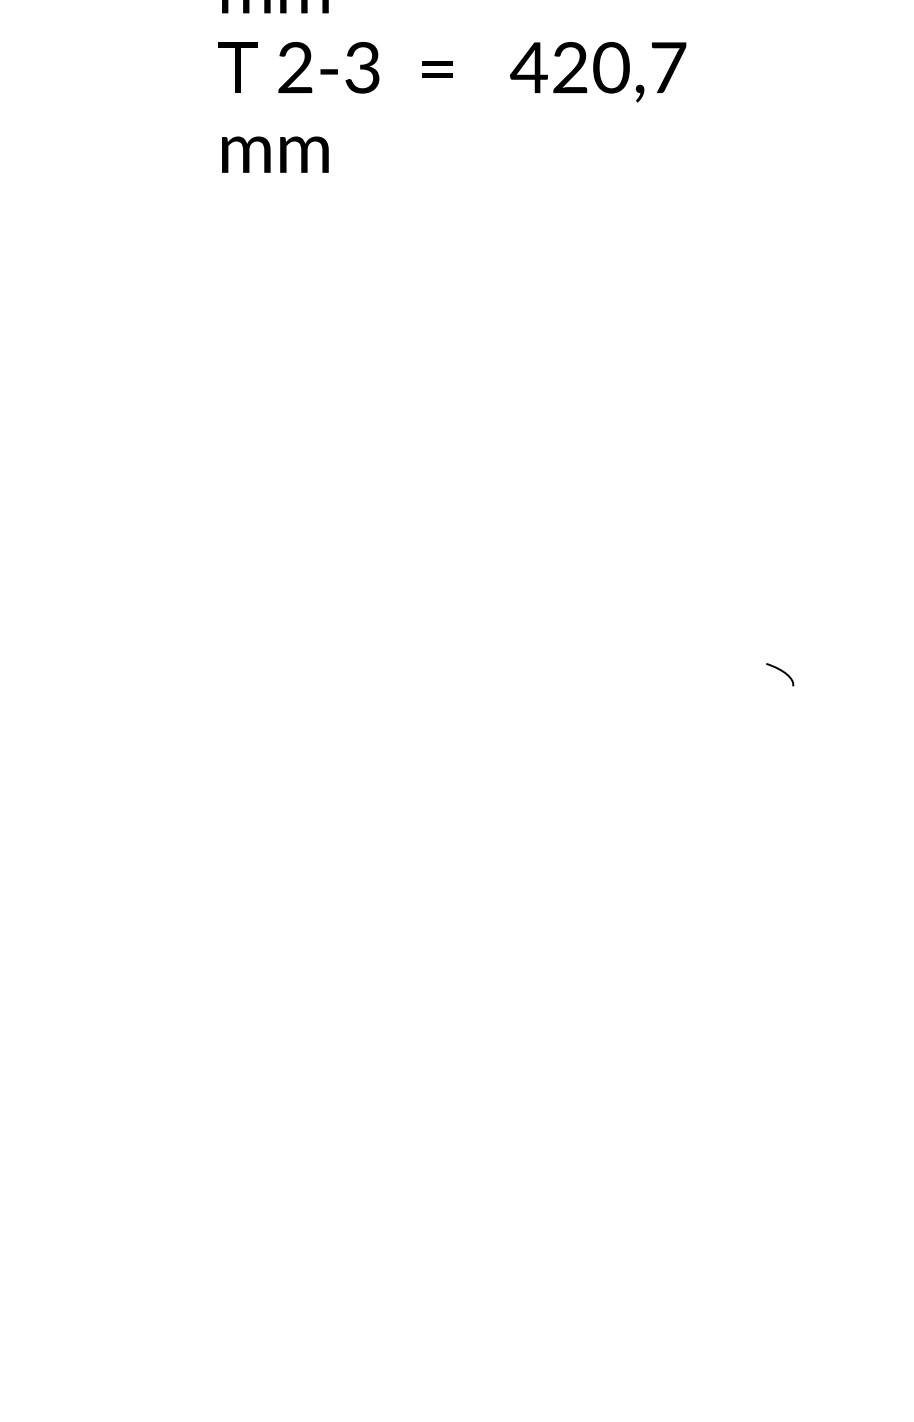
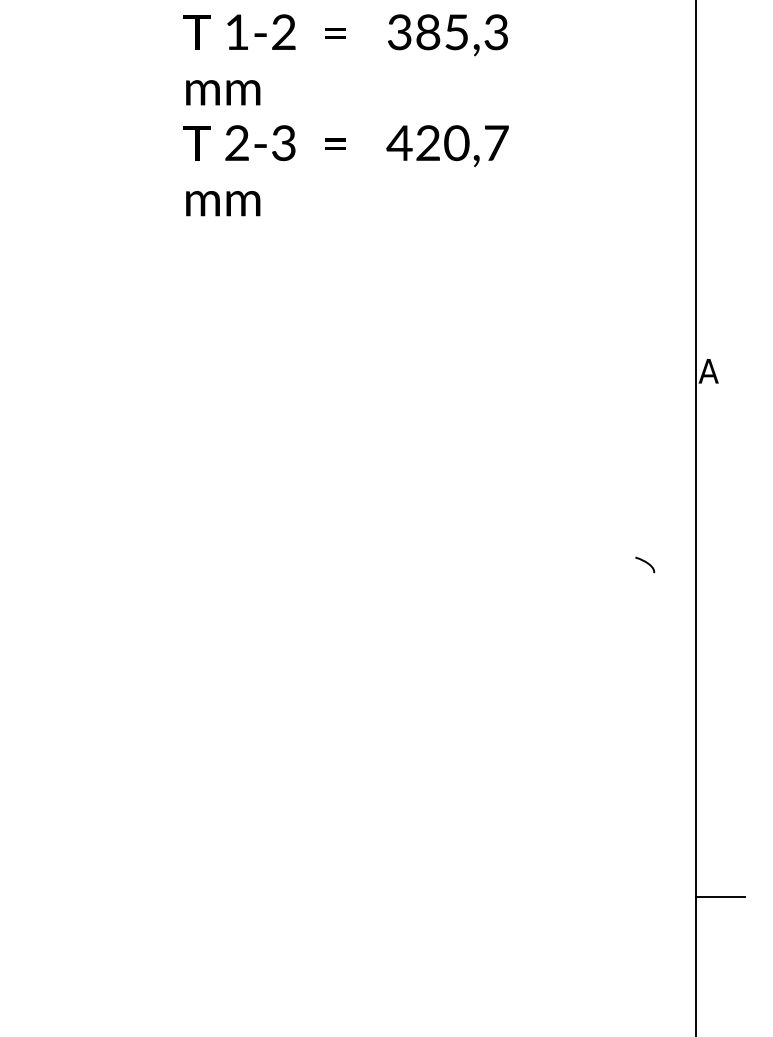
curve: (782, 672) -> (646, 563), moved

